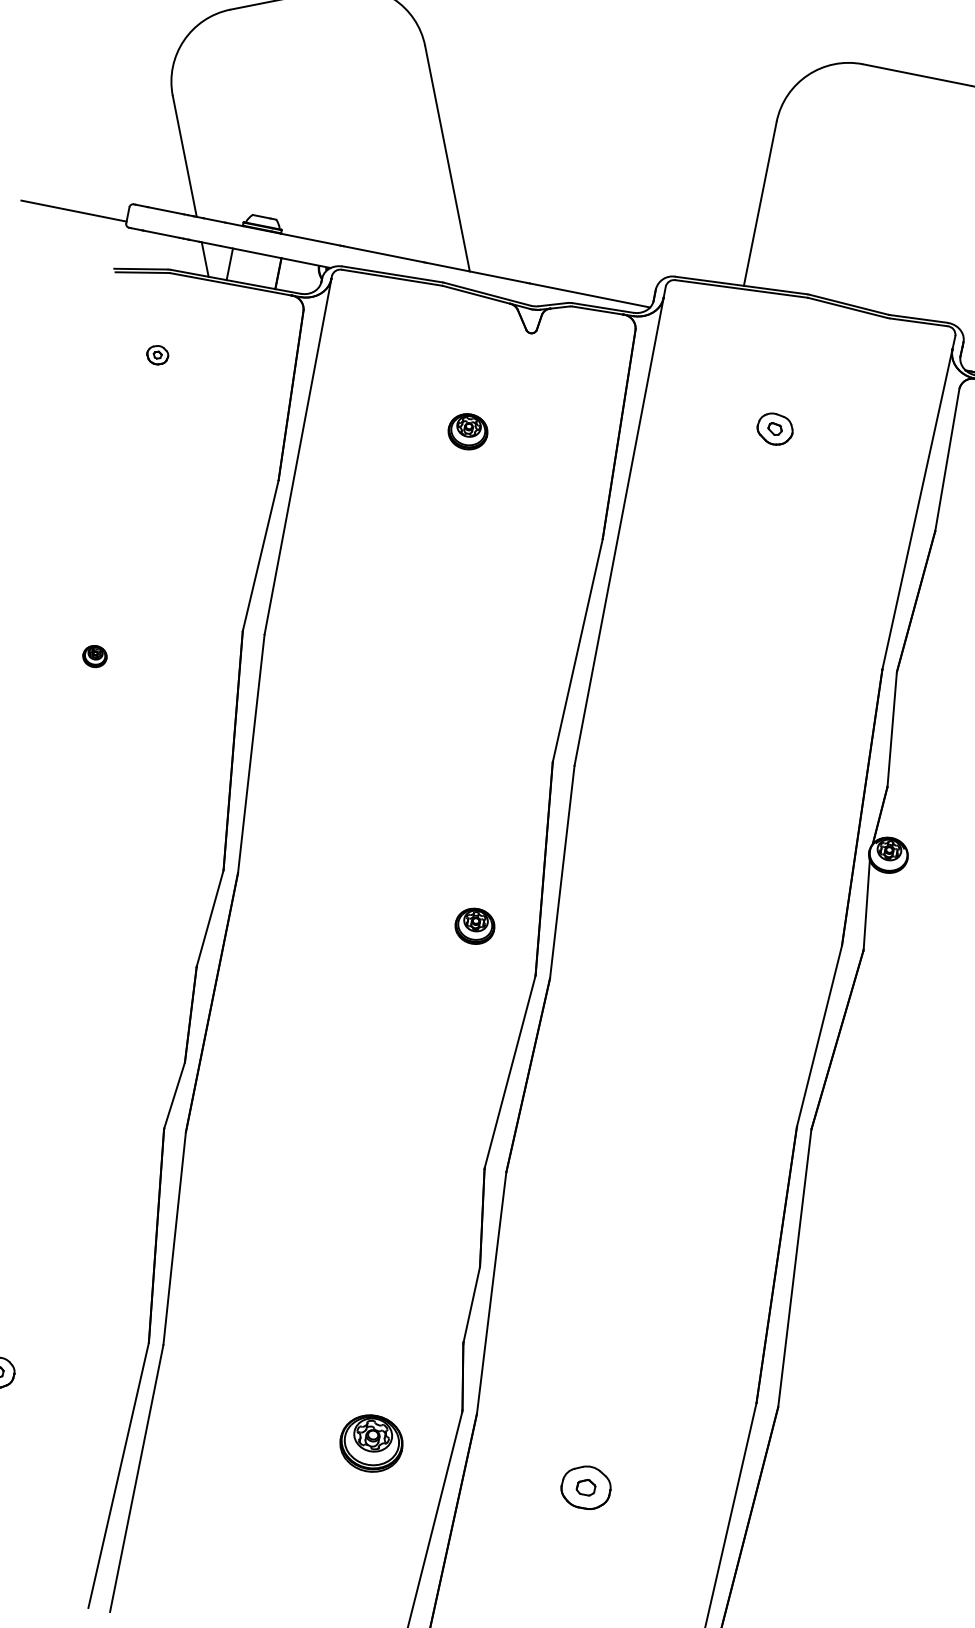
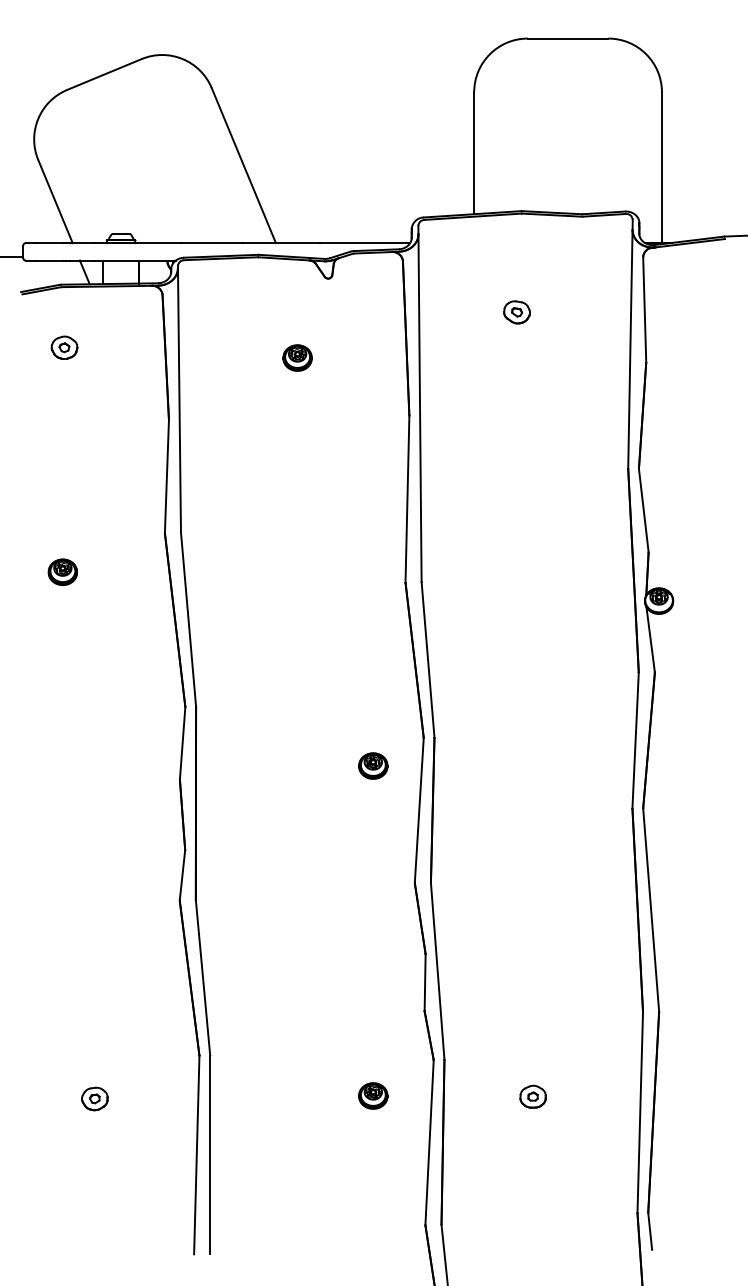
part: (157, 354) -> (64, 347), size x1.67
part: (94, 656) -> (62, 572), size x1.67
part: (475, 925) -> (373, 765), moved
part: (372, 1442) -> (373, 1095), size x0.62
part: (585, 1486) -> (532, 1096), size x0.71

